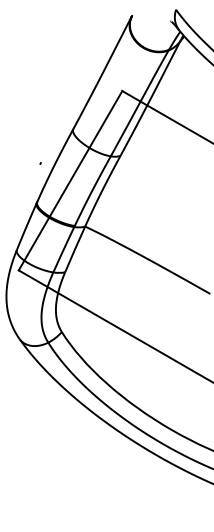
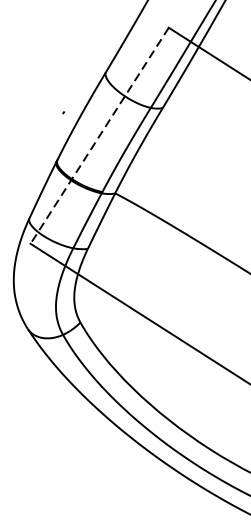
line: (70, 180) -> (99, 135), solid -> dashed

